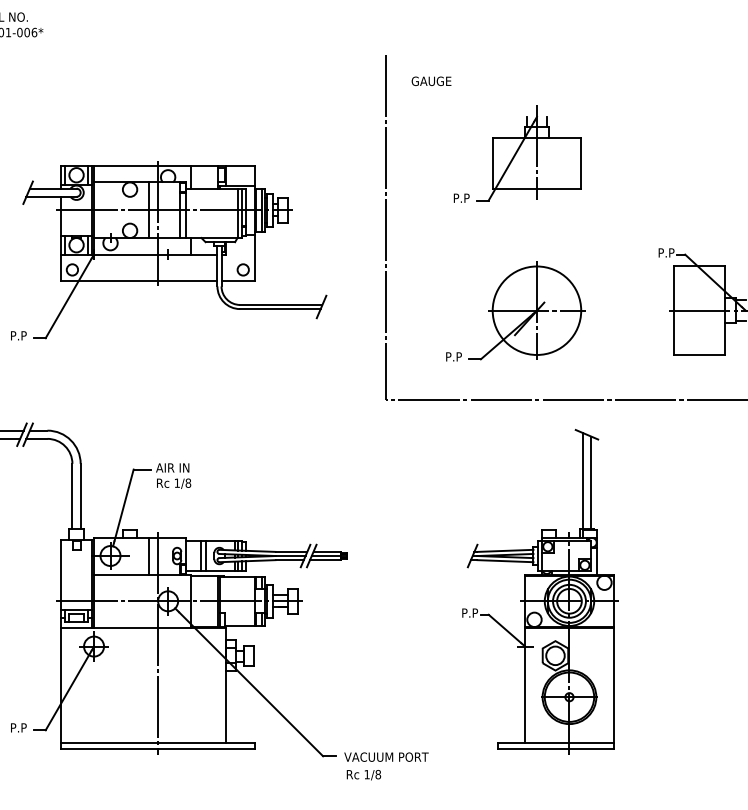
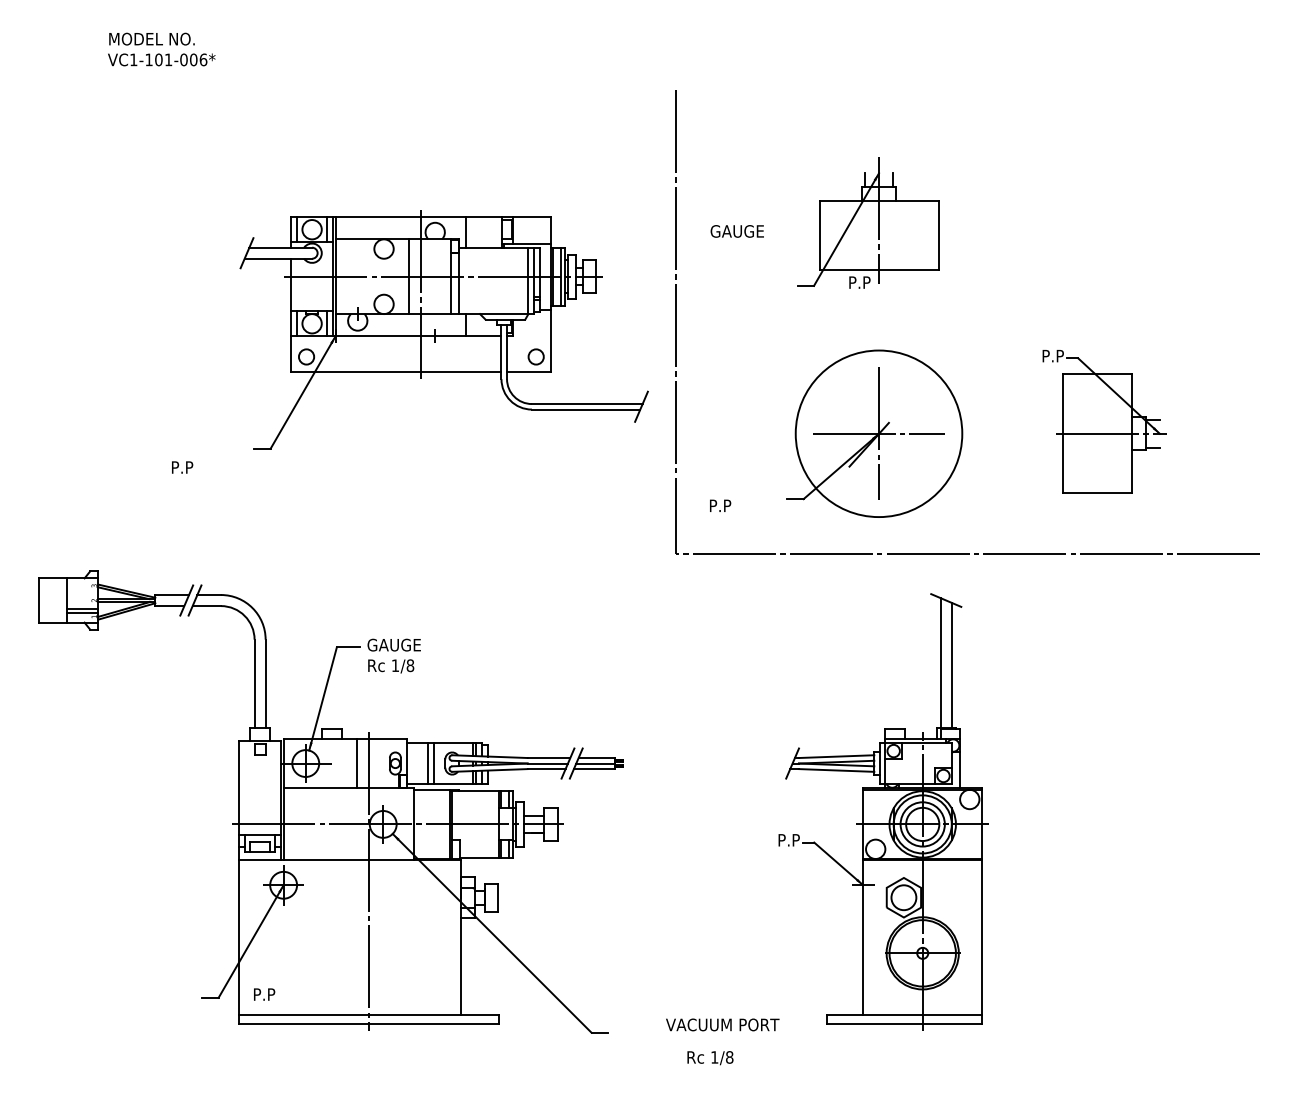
text: (430, 81) -> (736, 231), moved
text: (461, 198) -> (859, 282), moved
part: (174, 249) -> (443, 329), moved
circle: (536, 310) -> (878, 433), size x1.4
text: (454, 356) -> (720, 505), moved
text: (175, 467) -> (393, 644), AIR IN -> GAUGE
text: (18, 727) -> (264, 994), moved
text: (386, 756) -> (722, 1024), moved
text: (363, 775) -> (710, 1058), moved

